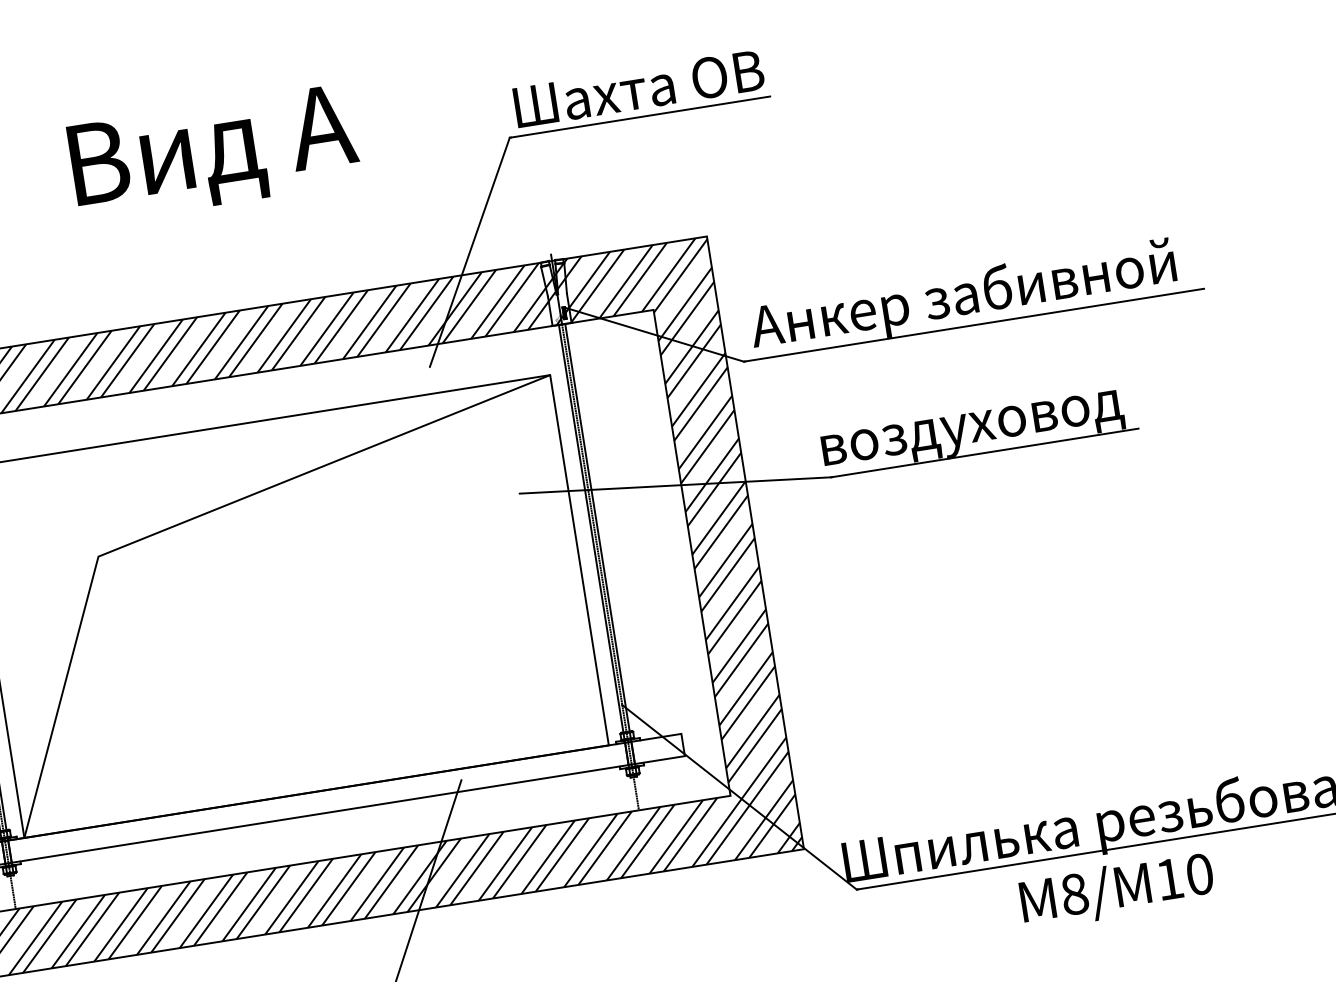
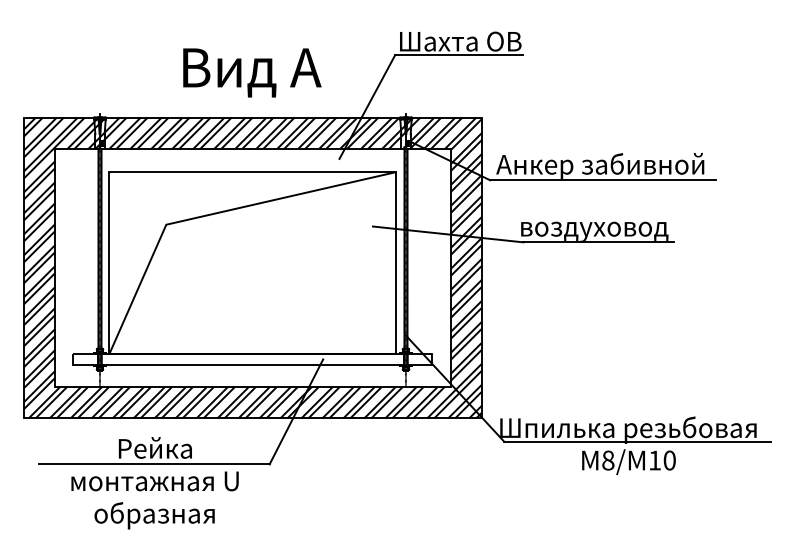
text: (214, 153) -> (252, 72), moved

